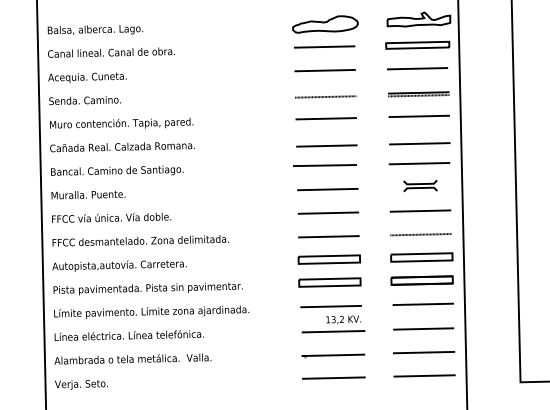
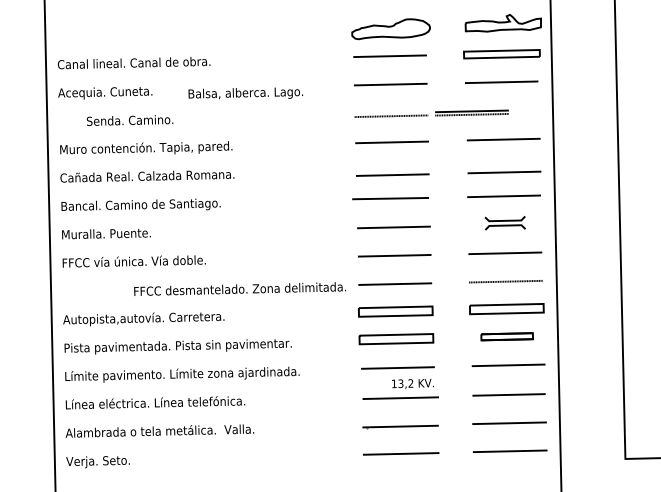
text: (95, 29) -> (245, 92), moved
part: (418, 94) -> (471, 113), moved
text: (84, 100) -> (129, 120), moved
text: (140, 240) -> (239, 288), moved
part: (421, 280) -> (506, 336), size x0.7

